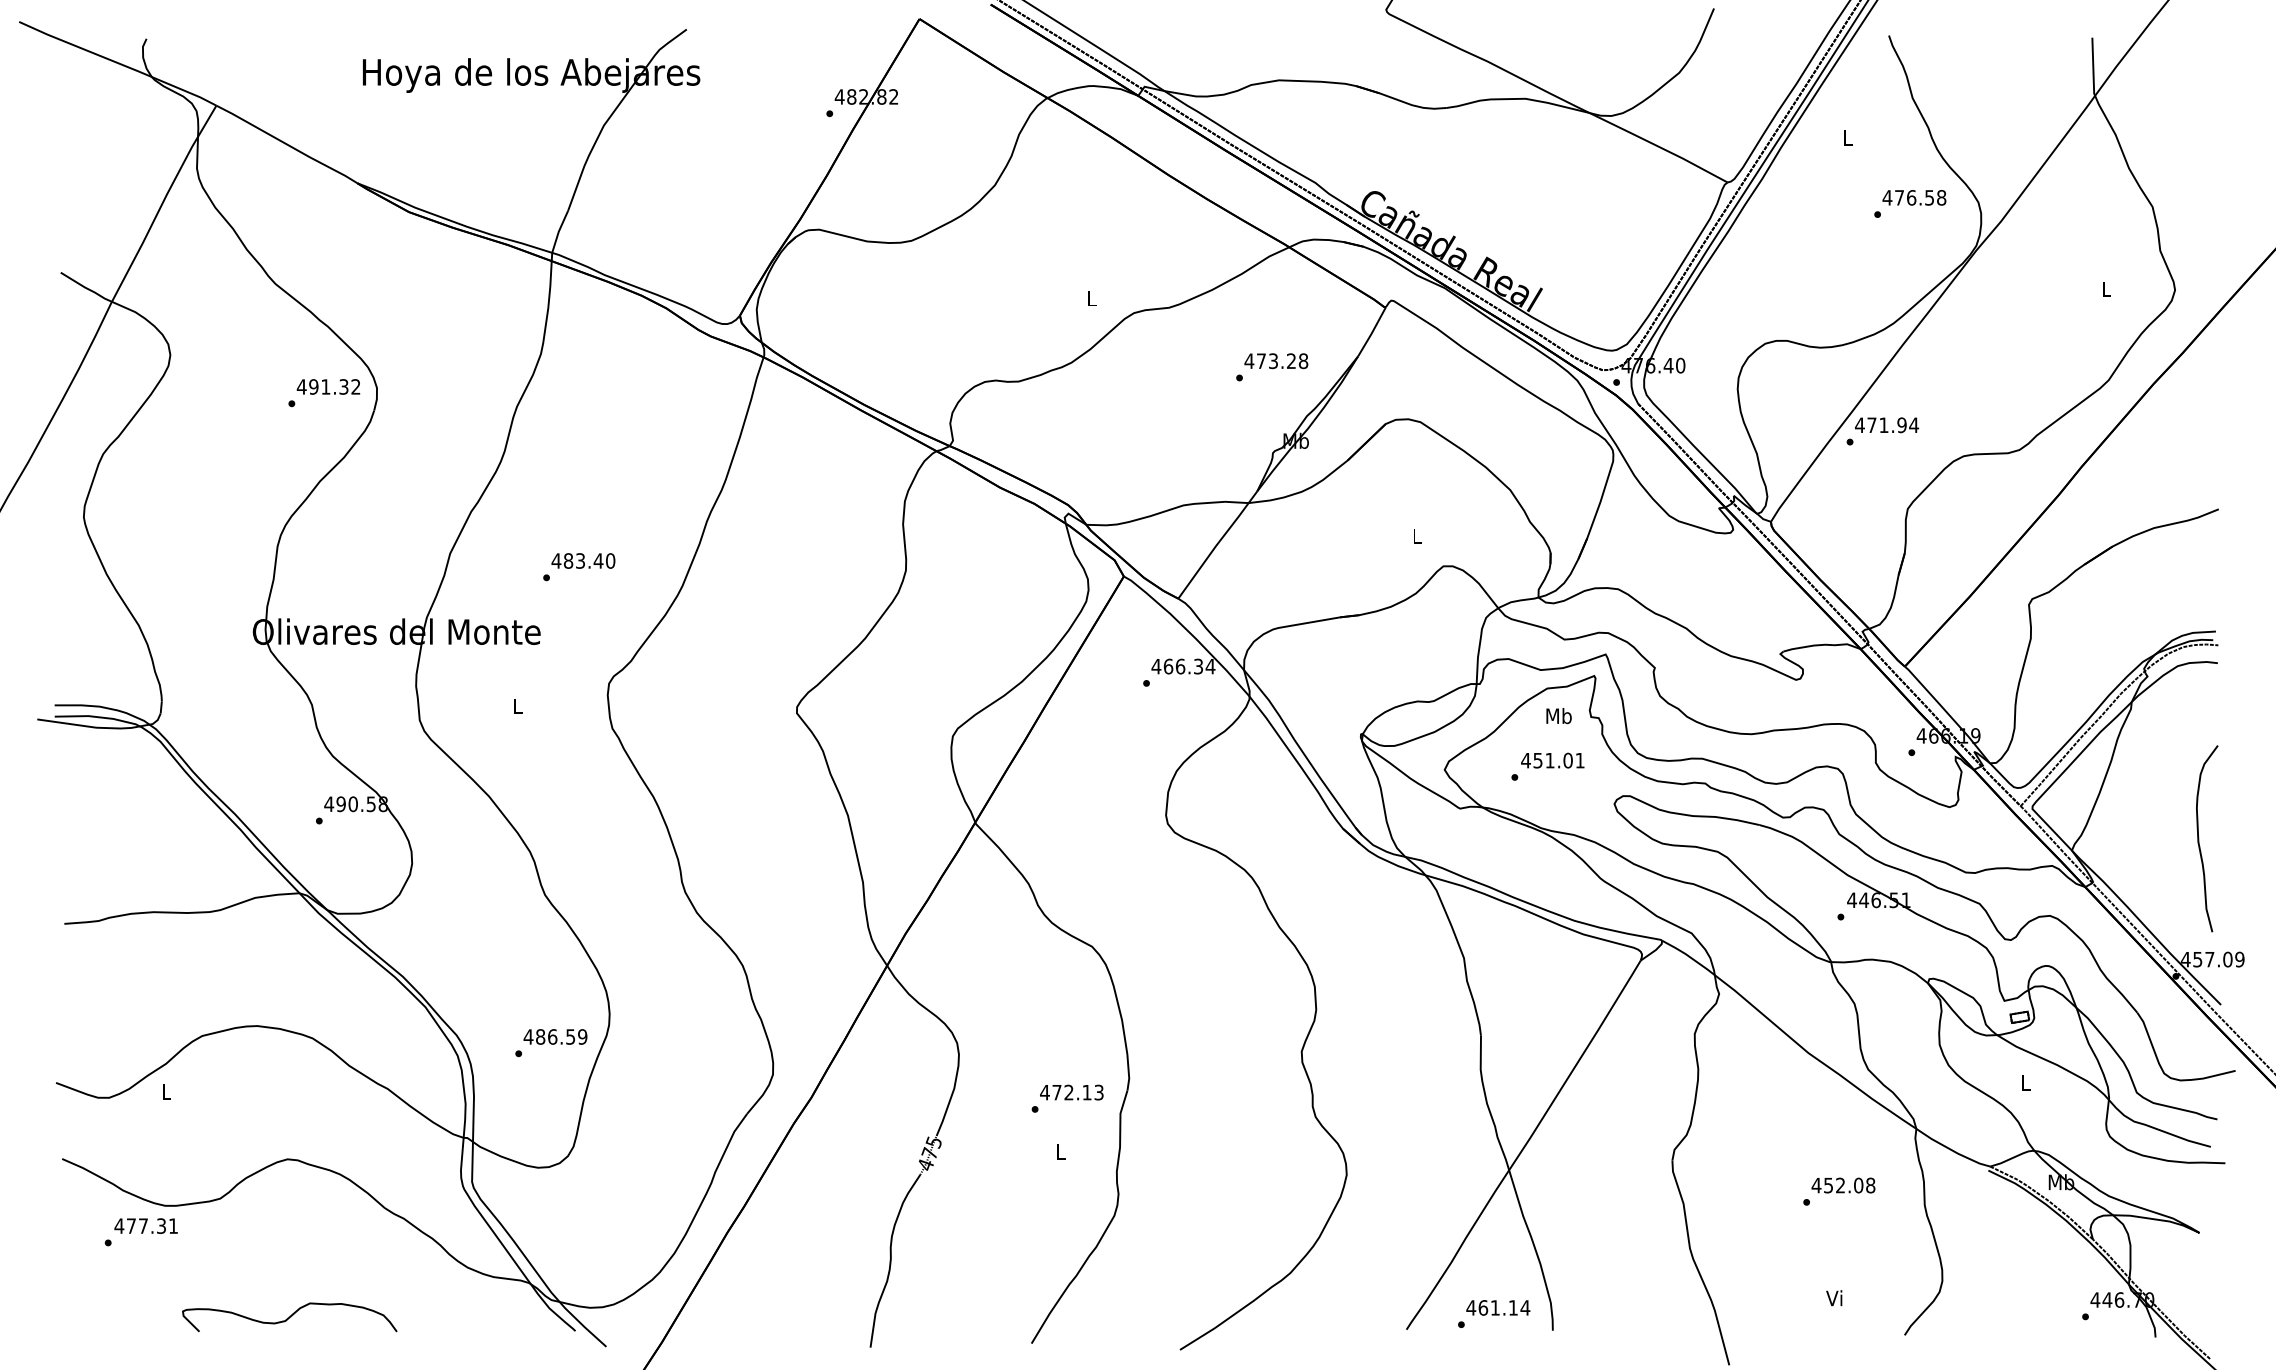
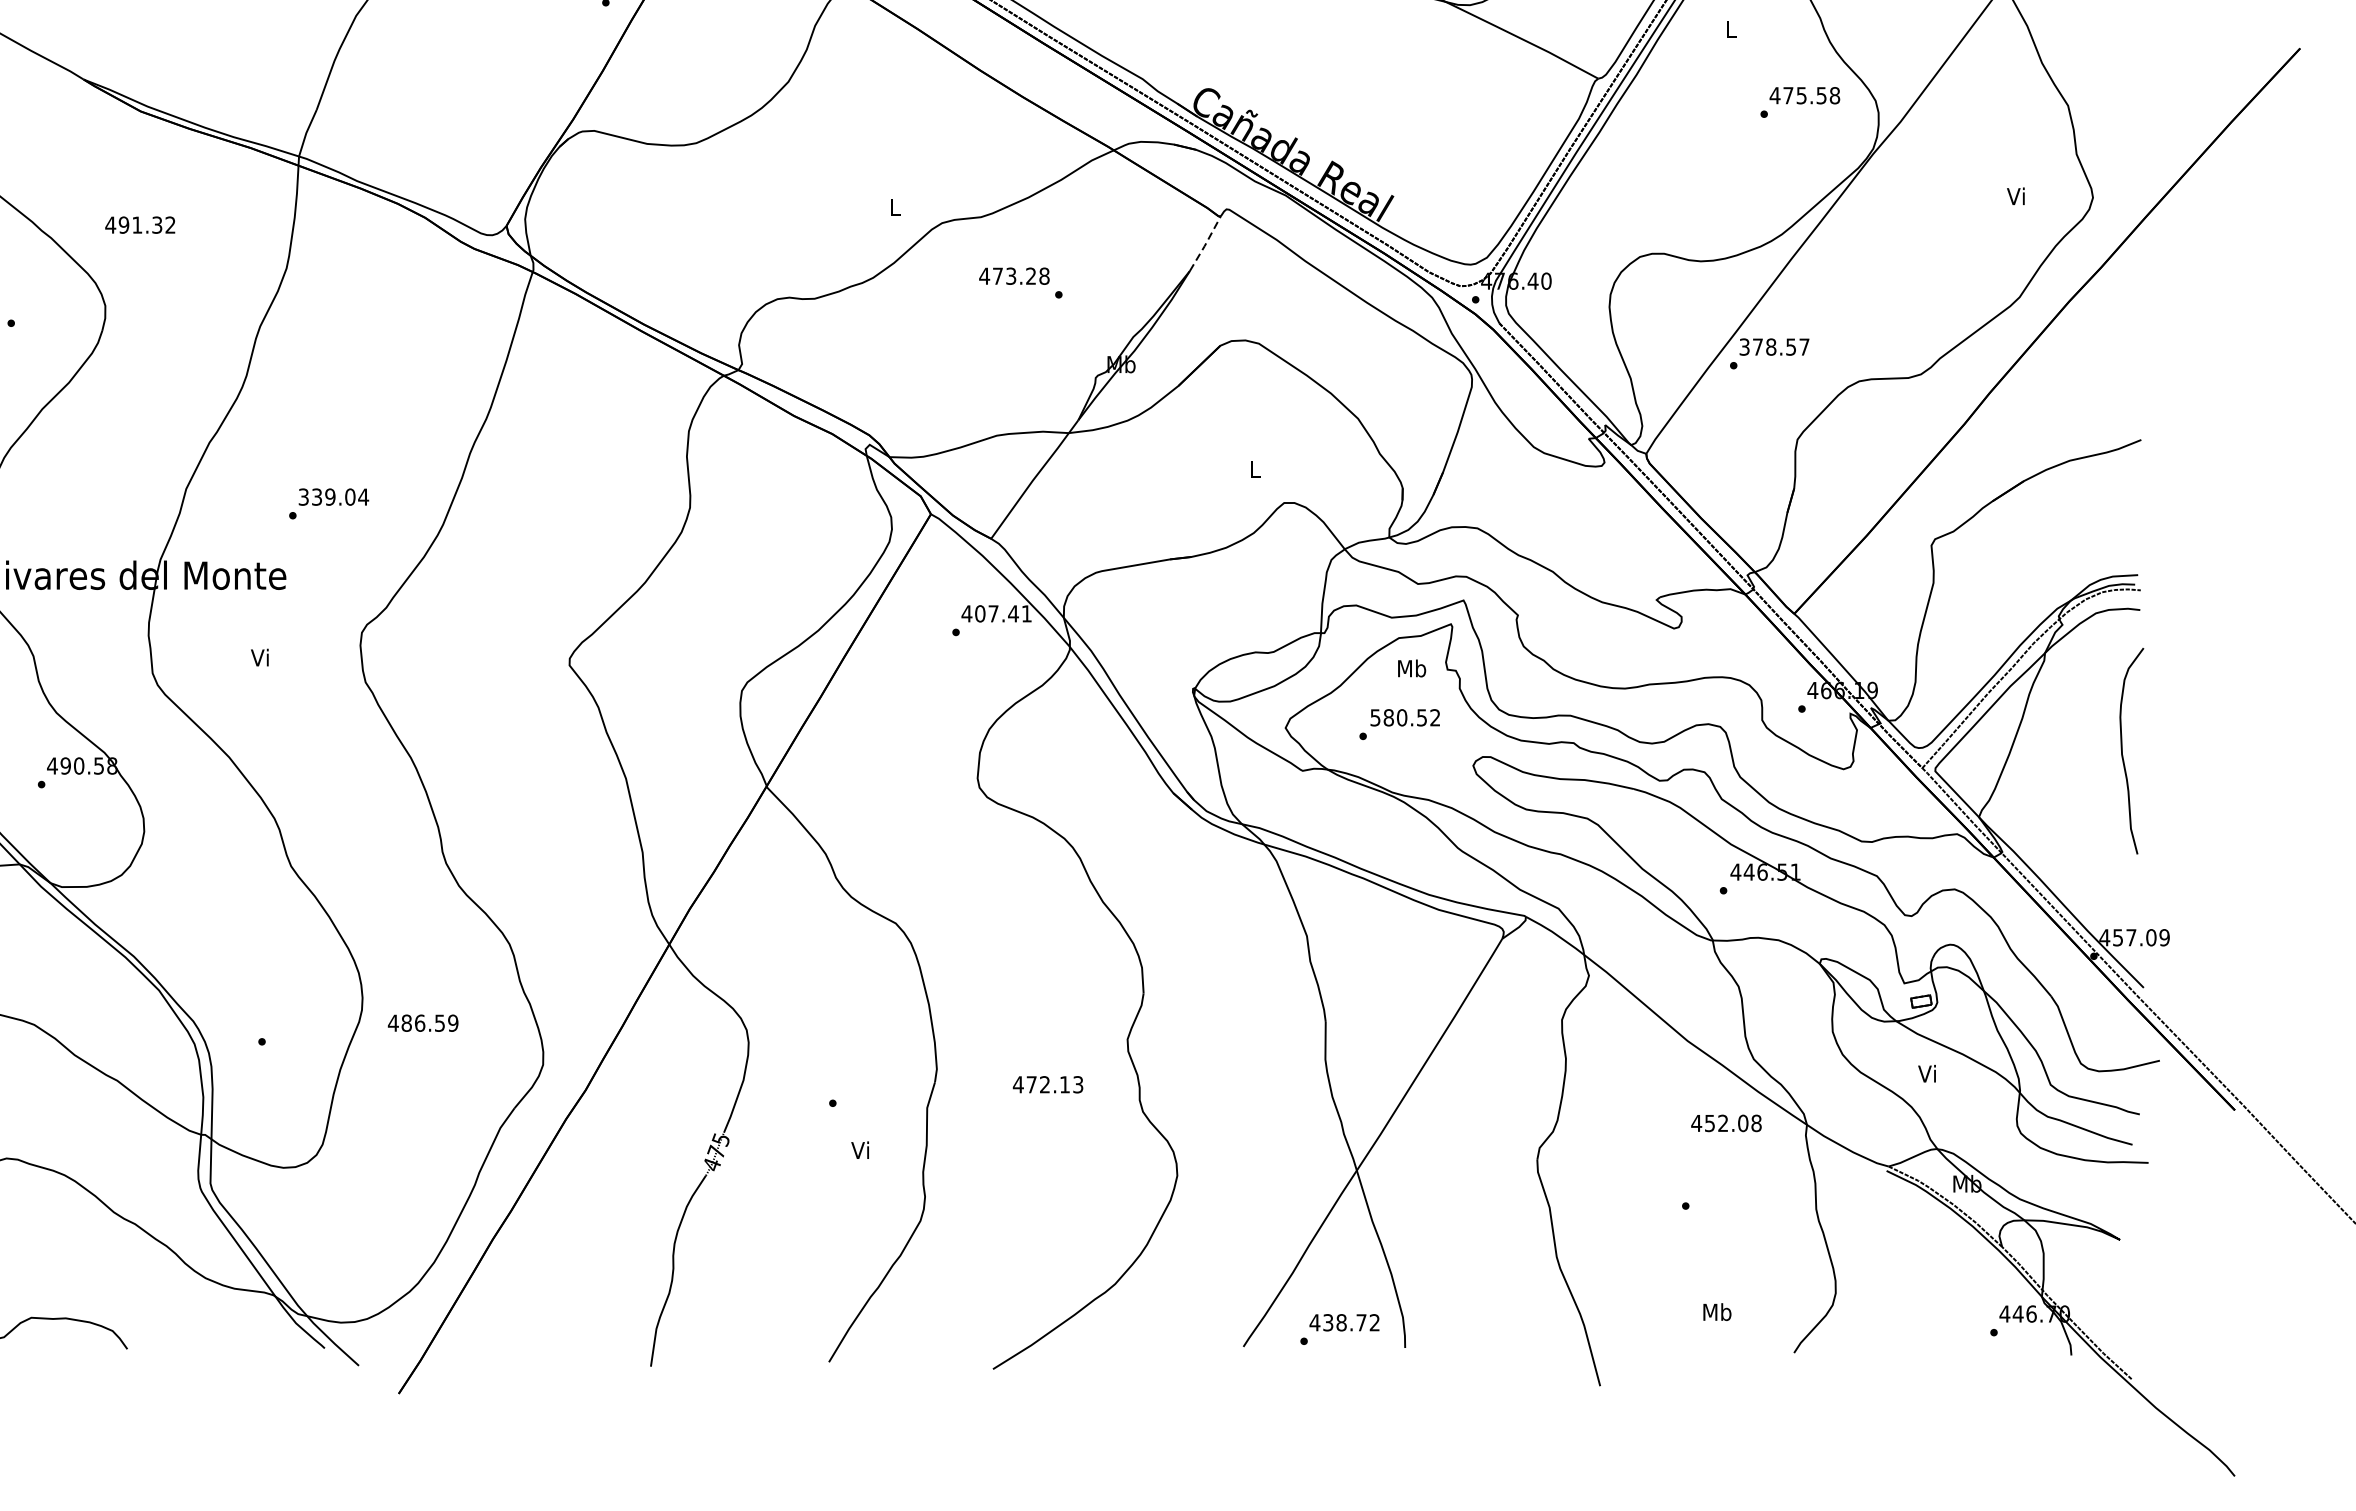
text: (1911, 197) -> (1801, 95), 476.58 -> 475.58
text: (2105, 288) -> (2016, 195), L -> Vi
line: (1372, 332) -> (1205, 244), solid -> dashed
text: (1276, 361) -> (1014, 276), moved
text: (328, 386) -> (140, 224), moved
text: (1887, 425) -> (1775, 347), 471.94 -> 378.57
text: (583, 560) -> (333, 496), 483.40 -> 339.04
text: (1189, 666) -> (1003, 613), 466.34 -> 407.41
text: (516, 706) -> (259, 657), L -> Vi
text: (1552, 760) -> (1404, 717), 451.01 -> 580.52
curve: (2199, 838) -> (2123, 750), moved
text: (555, 1036) -> (423, 1022), moved
text: (2024, 1082) -> (1926, 1073), L -> Vi
text: (1071, 1092) -> (1047, 1084), moved
text: (1059, 1151) -> (859, 1149), L -> Vi
text: (1843, 1185) -> (1726, 1123), moved
text: (1834, 1298) -> (1716, 1312), Vi -> Mb
text: (1504, 1307) -> (1351, 1322), 461.14 -> 438.72

